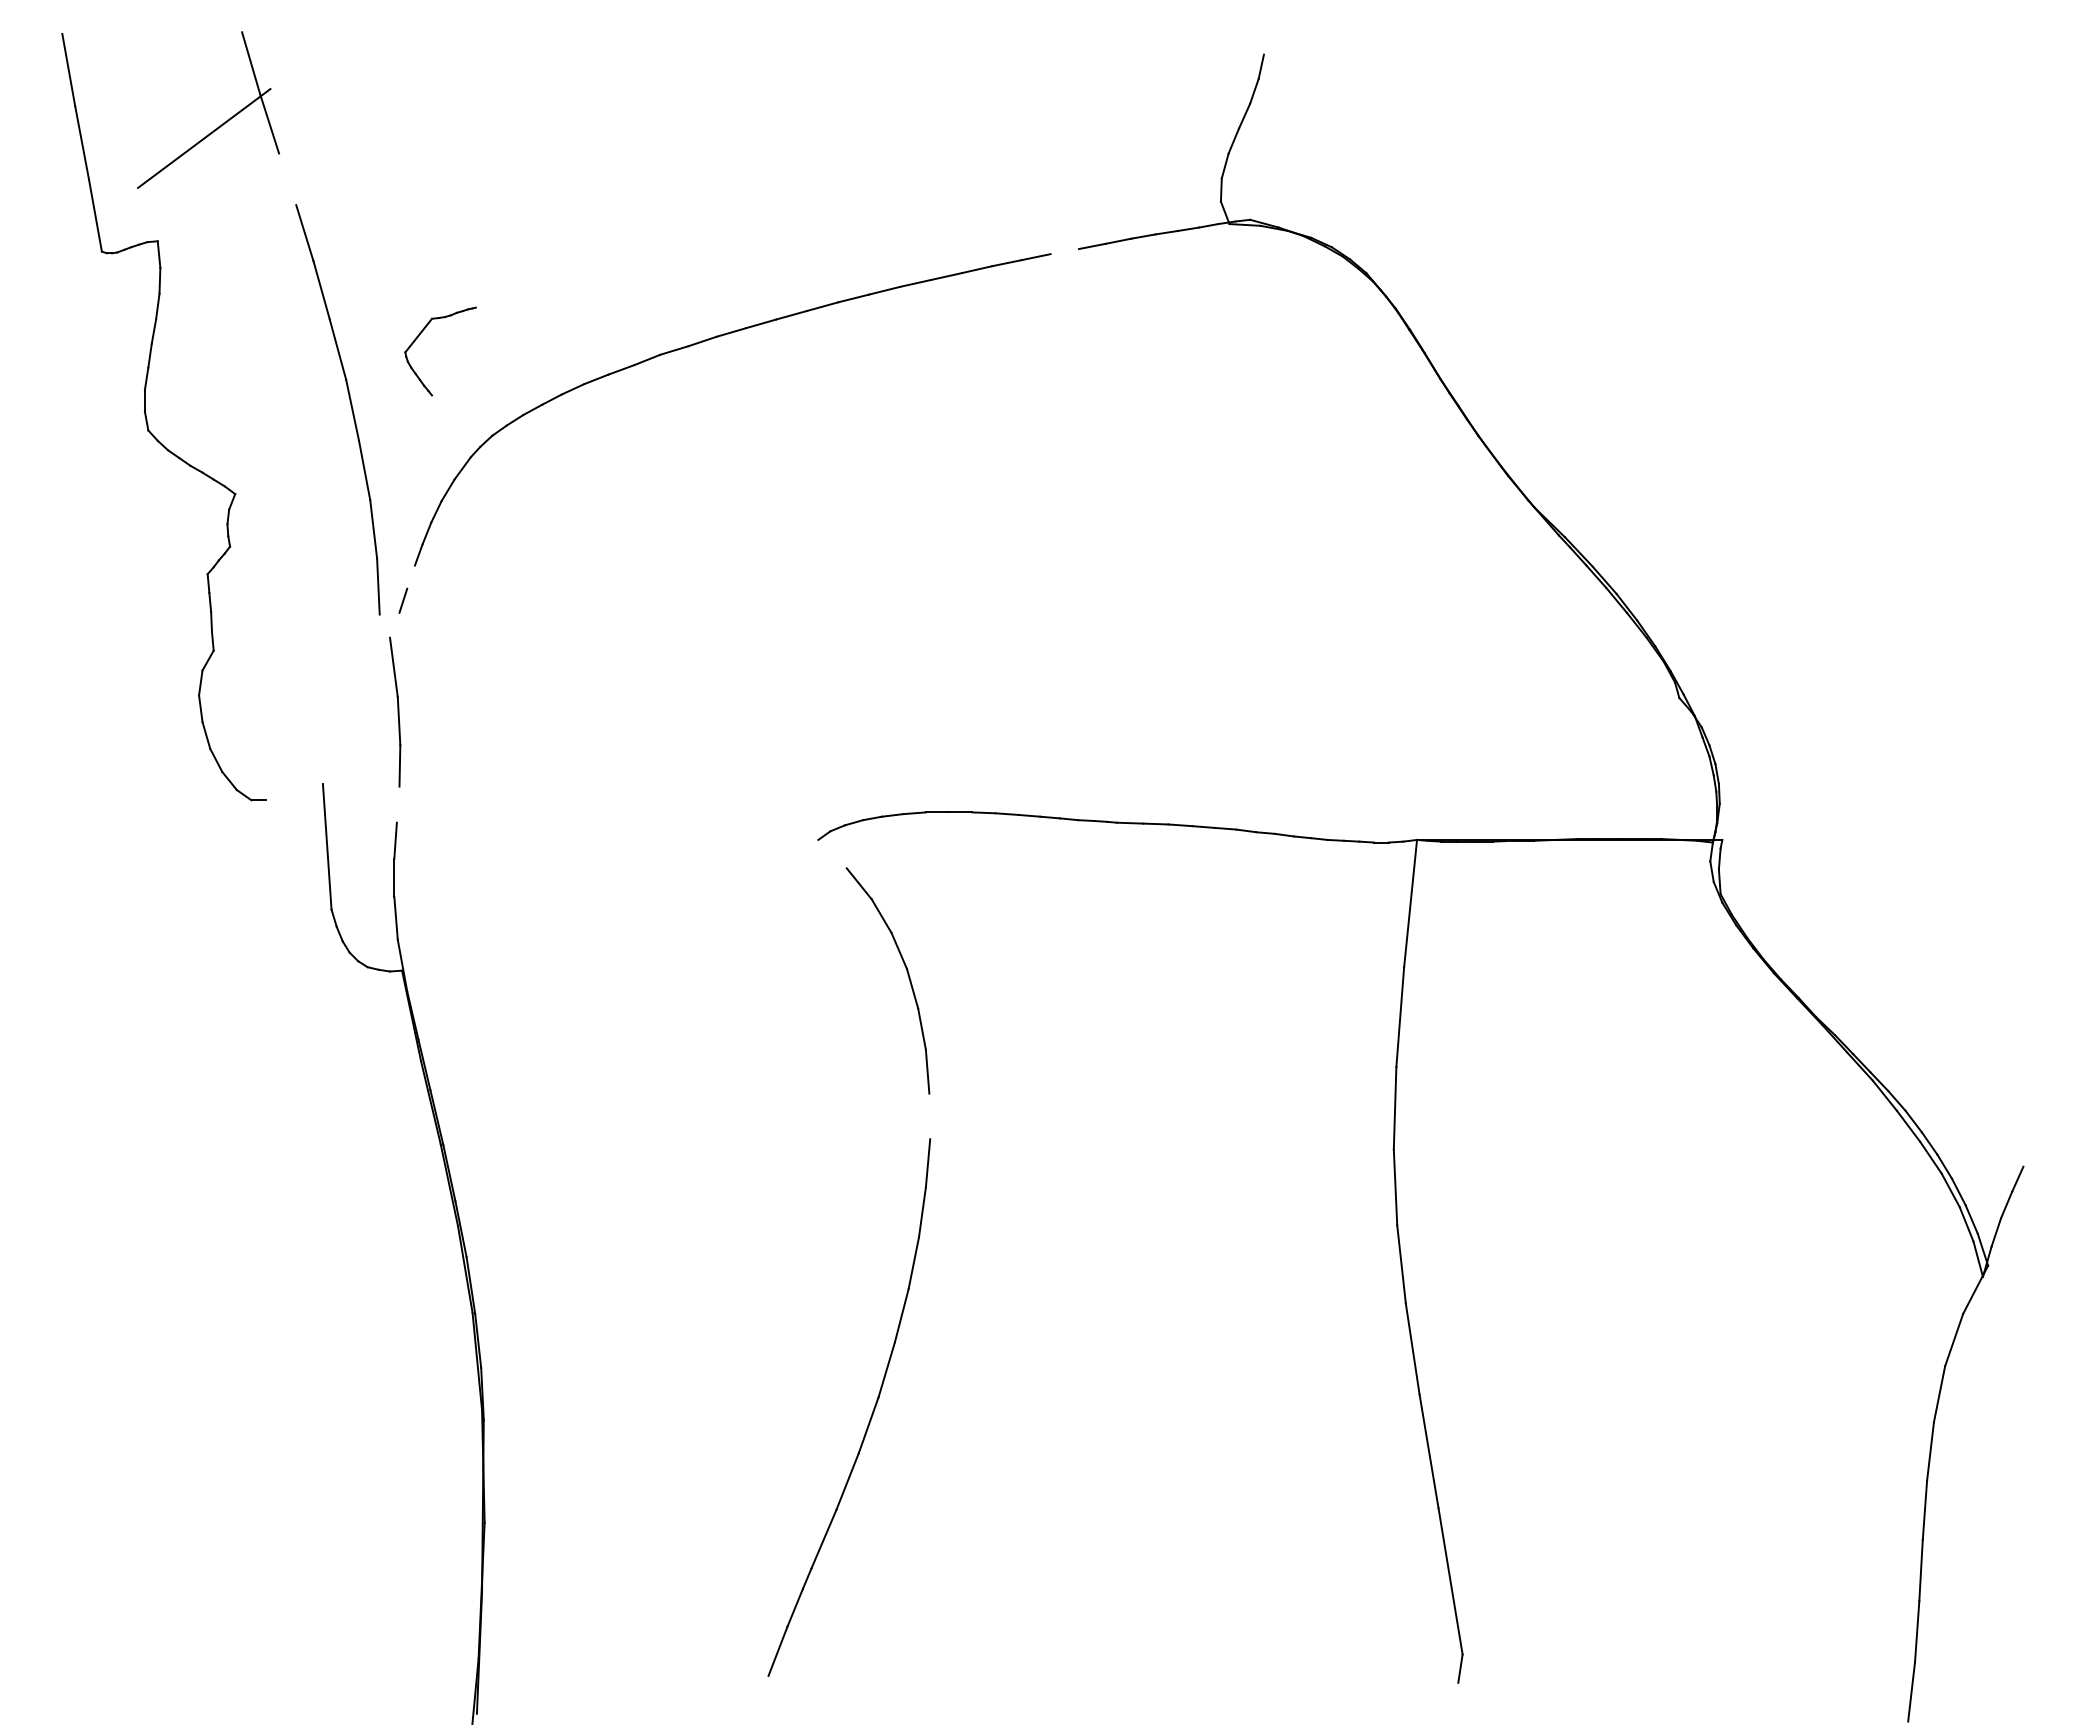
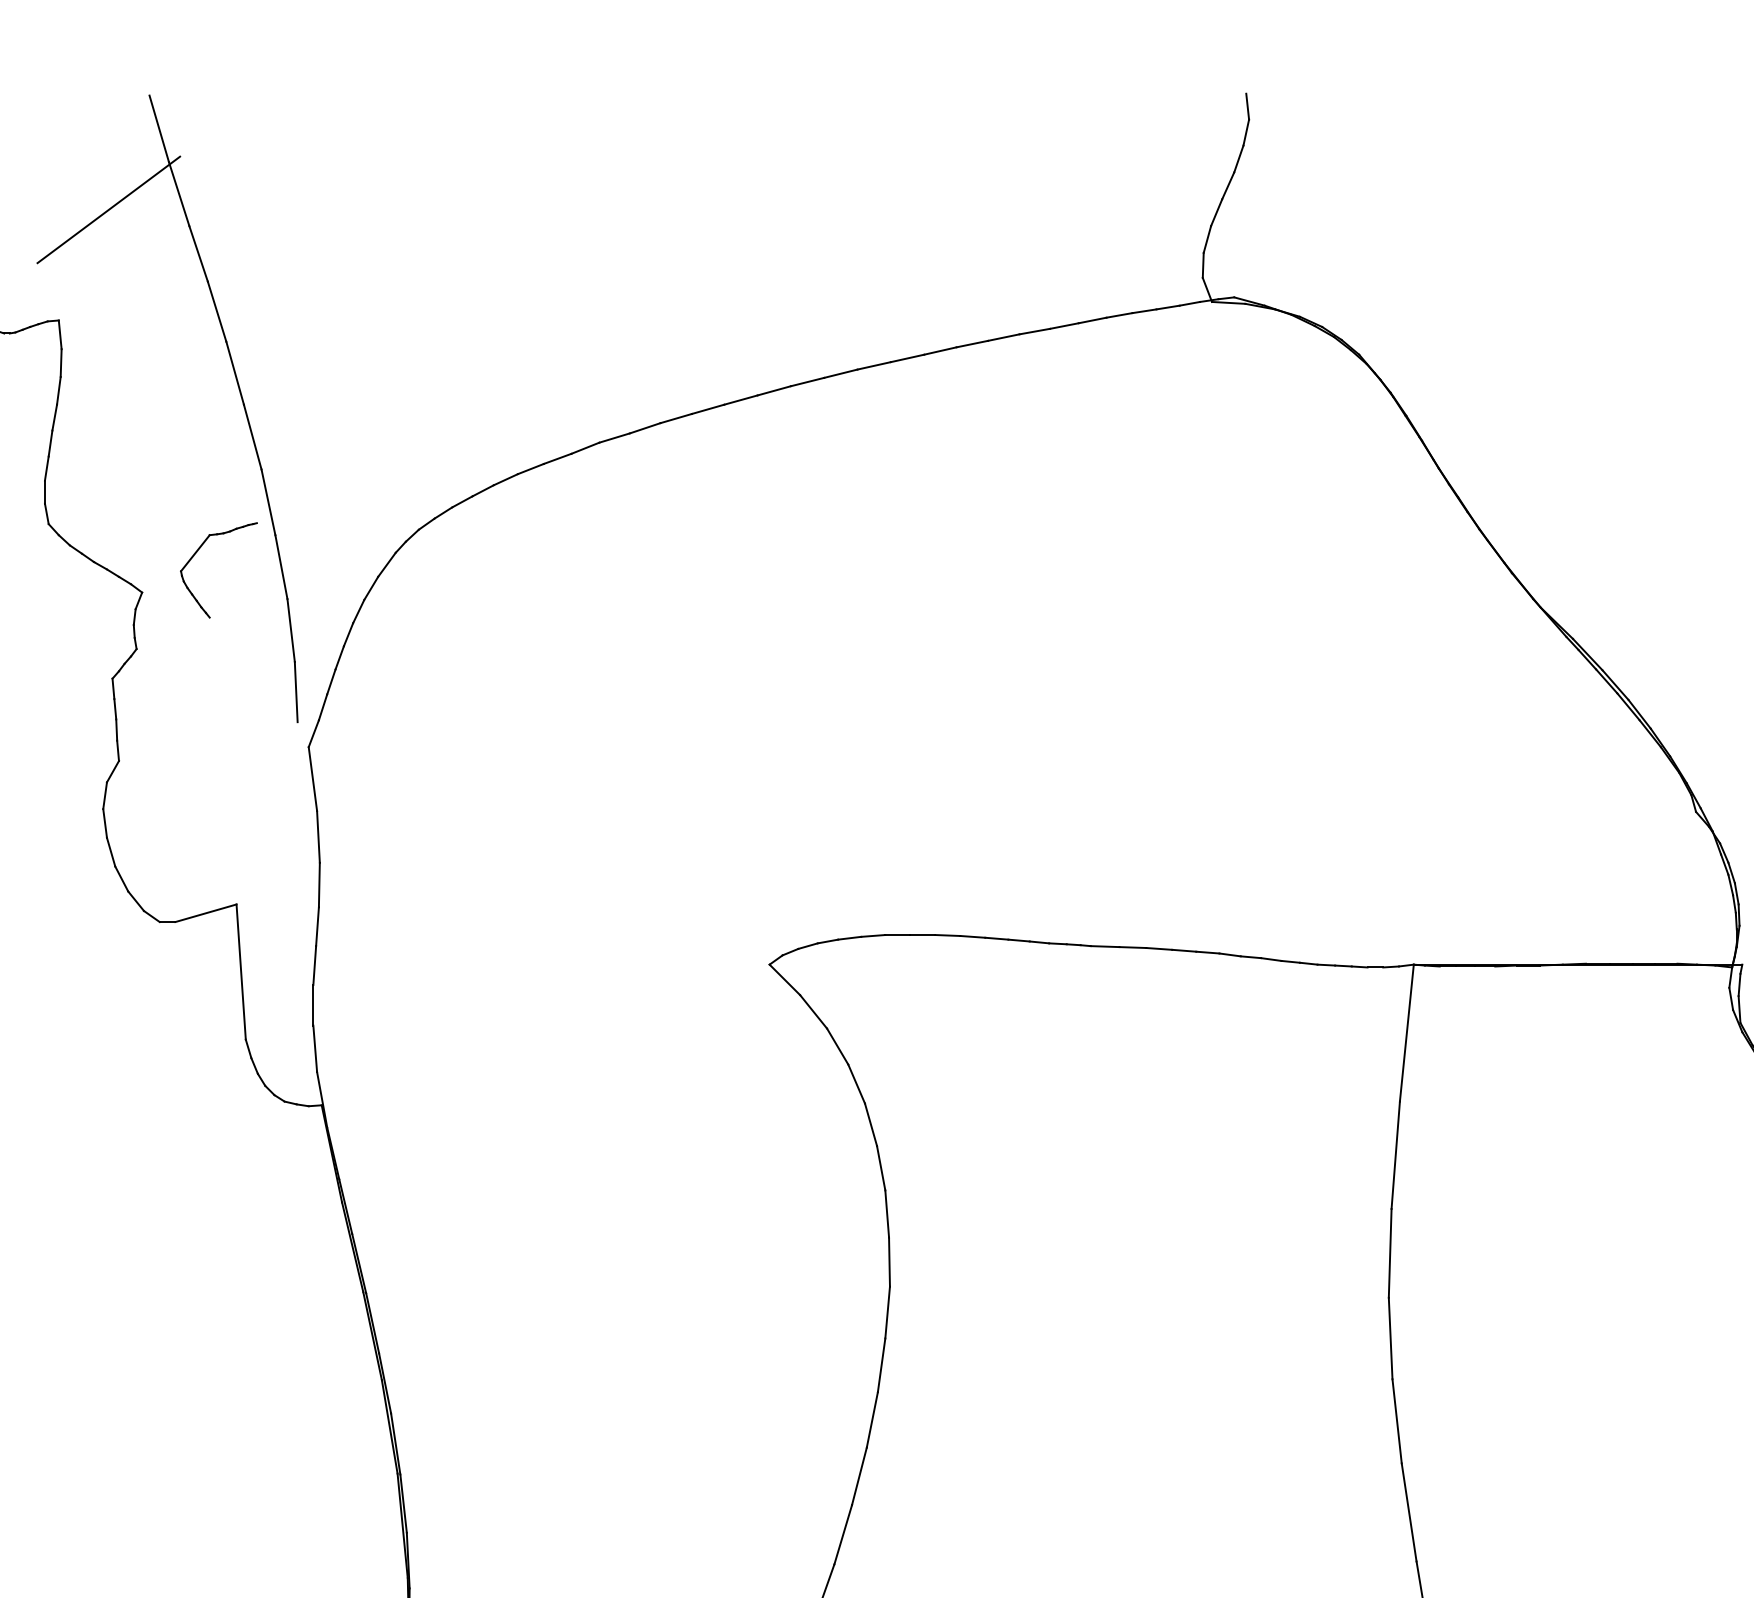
line: (1262, 42) -> (1247, 106), added
line: (287, 179) -> (198, 254), added
line: (1064, 251) -> (1034, 331), added
part: (419, 336) -> (196, 554), moved
line: (410, 576) -> (330, 681), added
line: (394, 624) -> (313, 732), added
line: (294, 792) -> (205, 913), added
line: (397, 804) -> (316, 926), added
line: (832, 853) -> (784, 979), added
line: (929, 1116) -> (889, 1262), added

